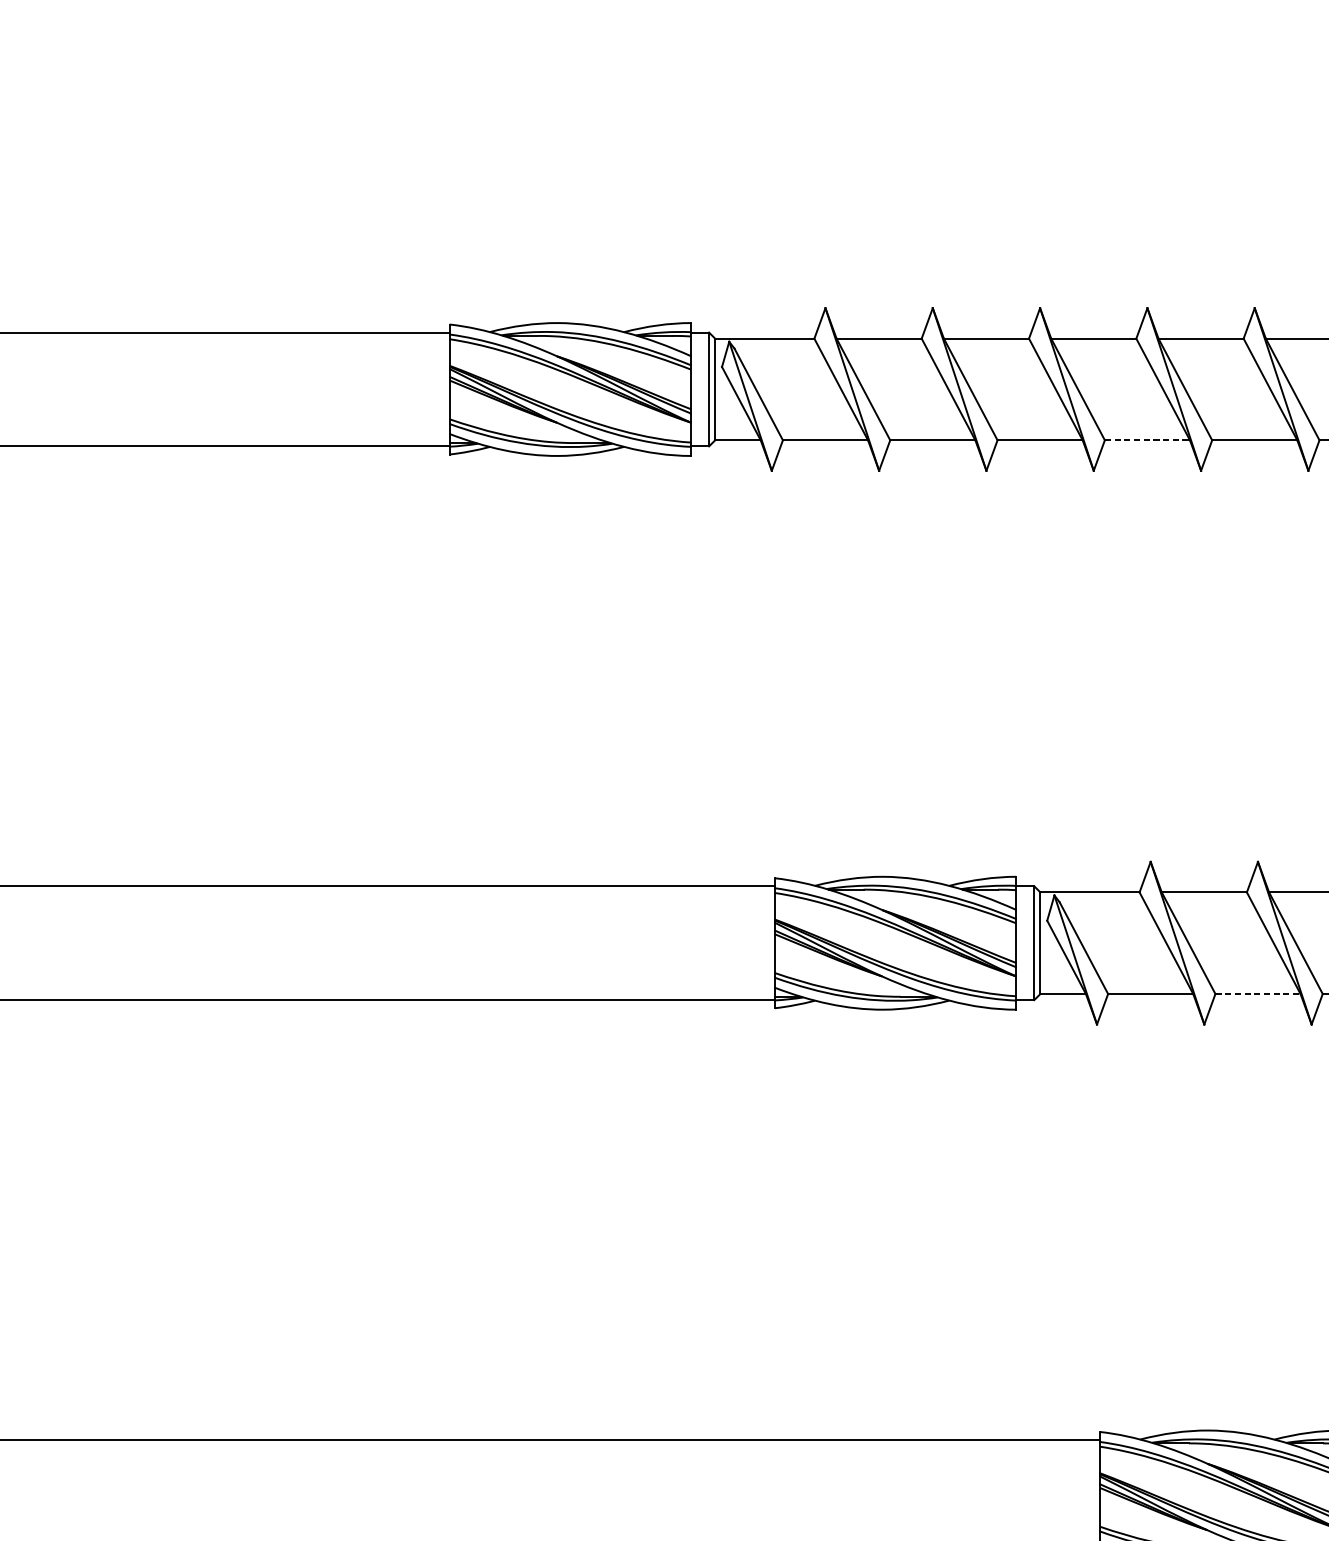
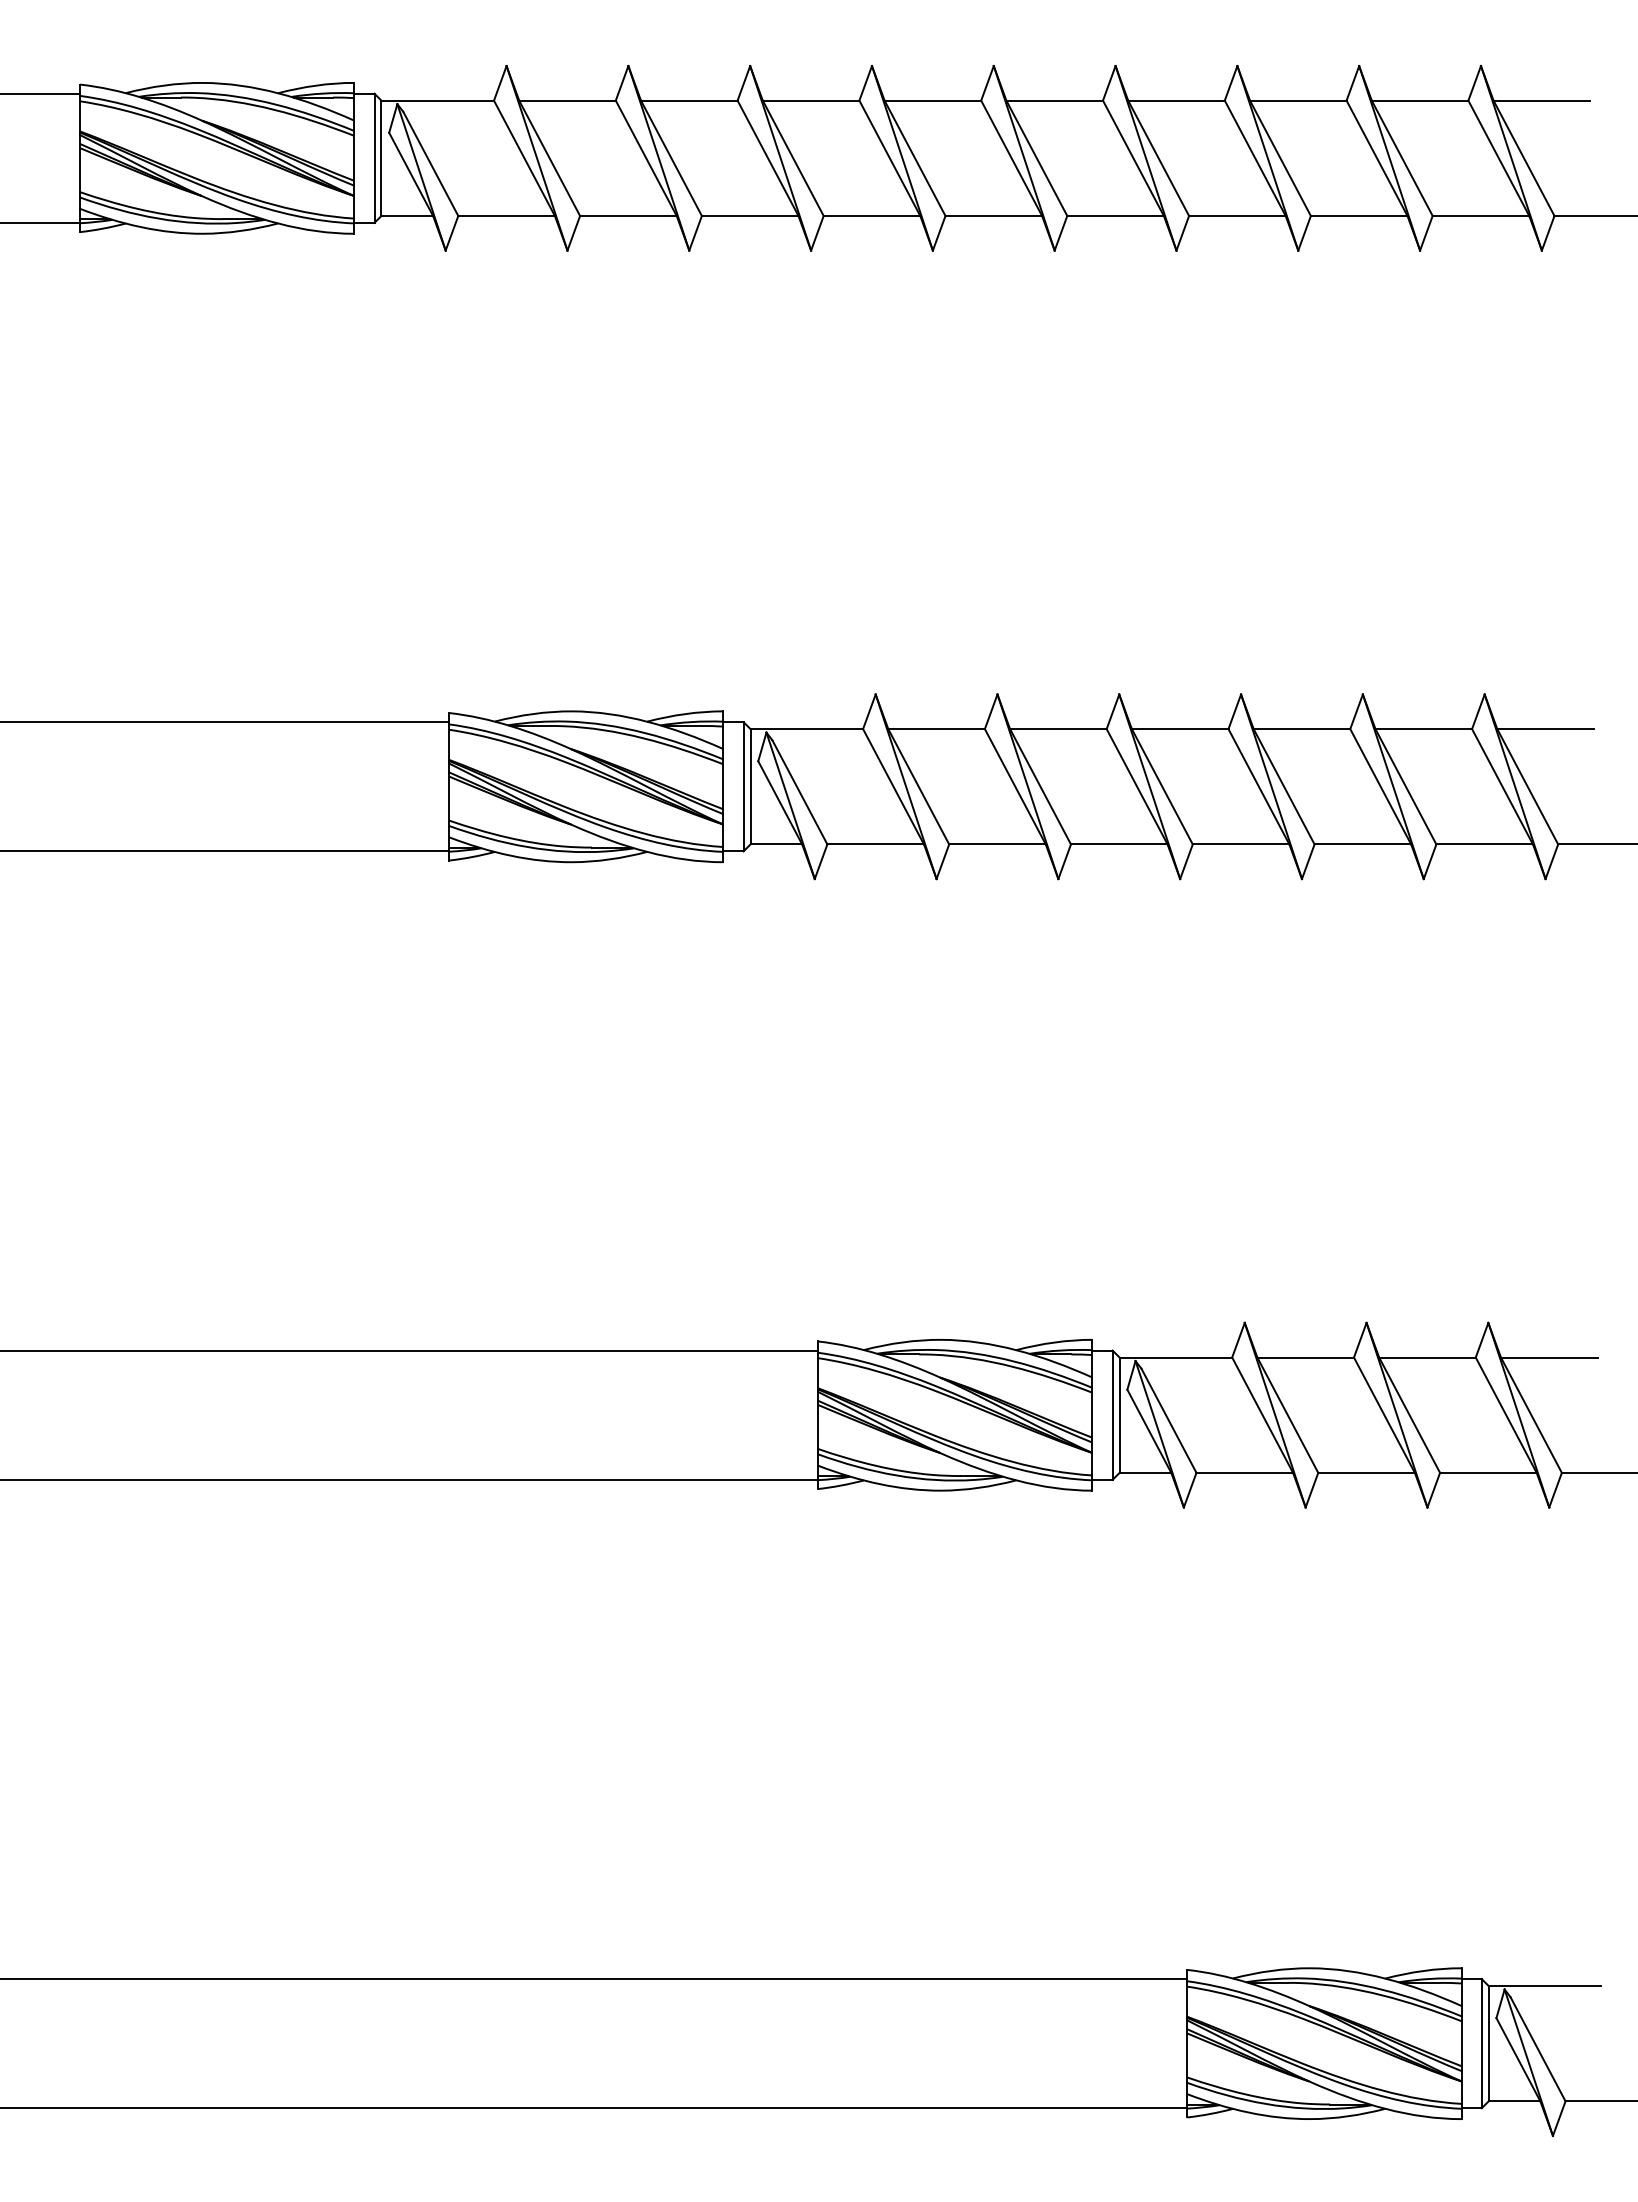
line: (1147, 440) -> (1241, 844), dashed -> solid
line: (1258, 993) -> (1367, 1472), dashed -> solid

